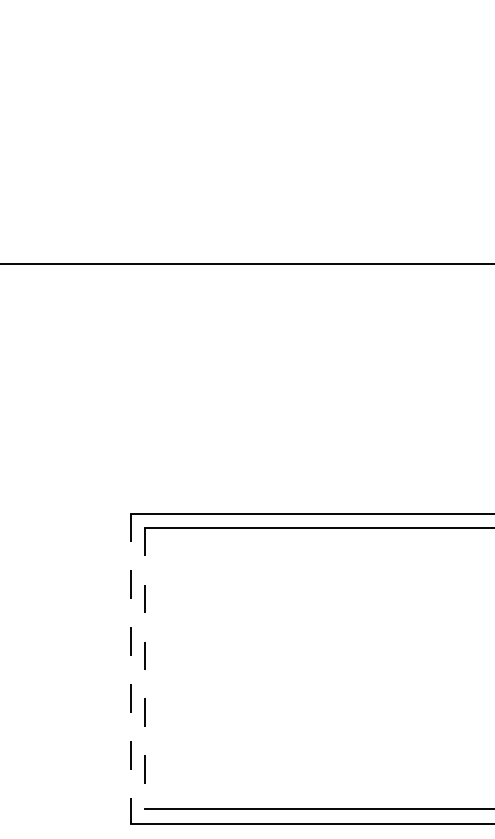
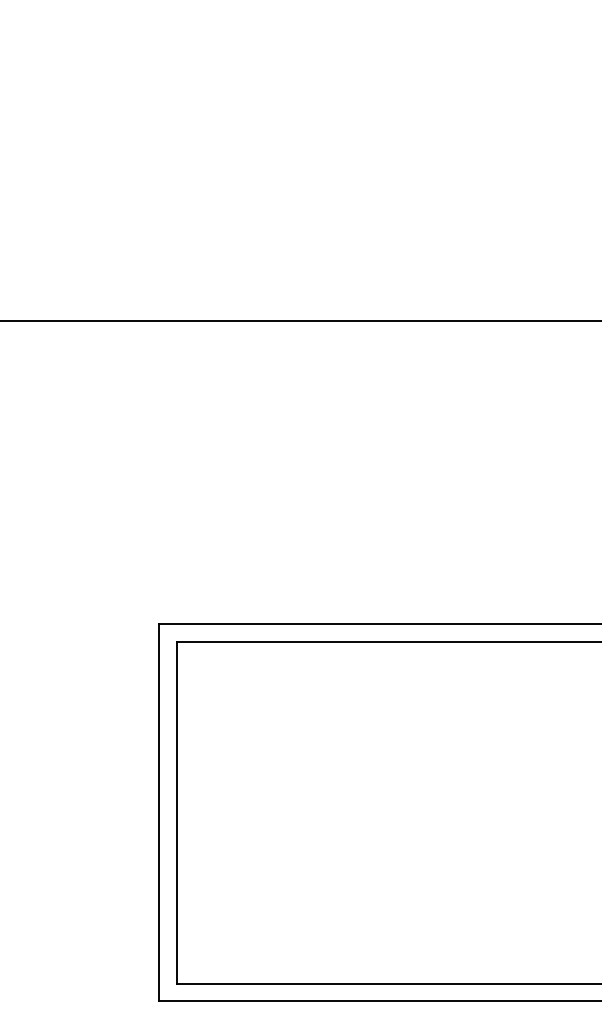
line: (130, 668) -> (158, 812), dashed -> solid
line: (145, 668) -> (176, 812), dashed -> solid

